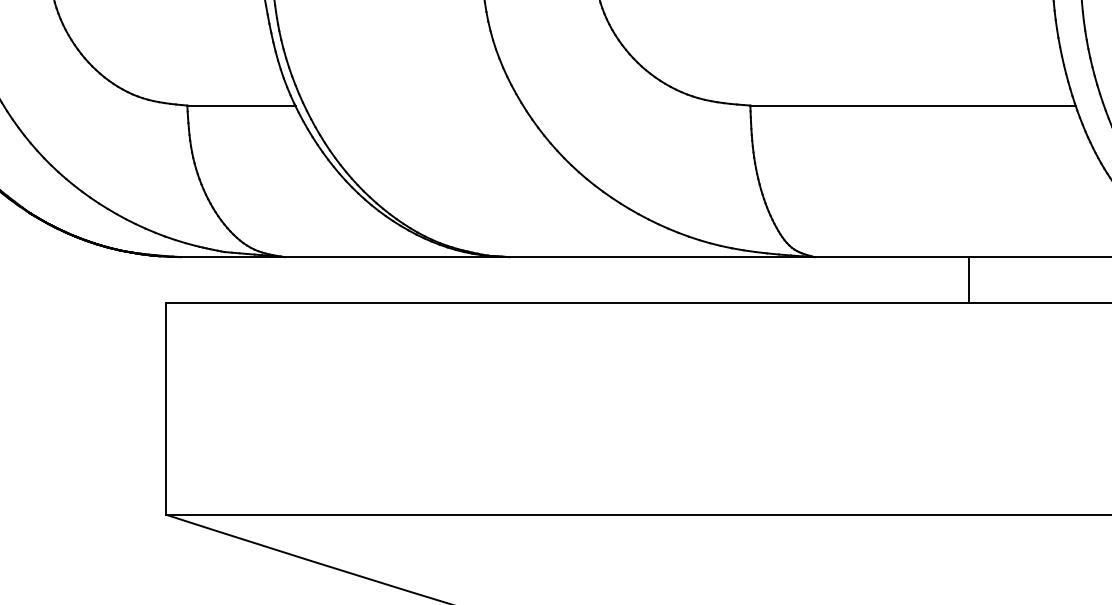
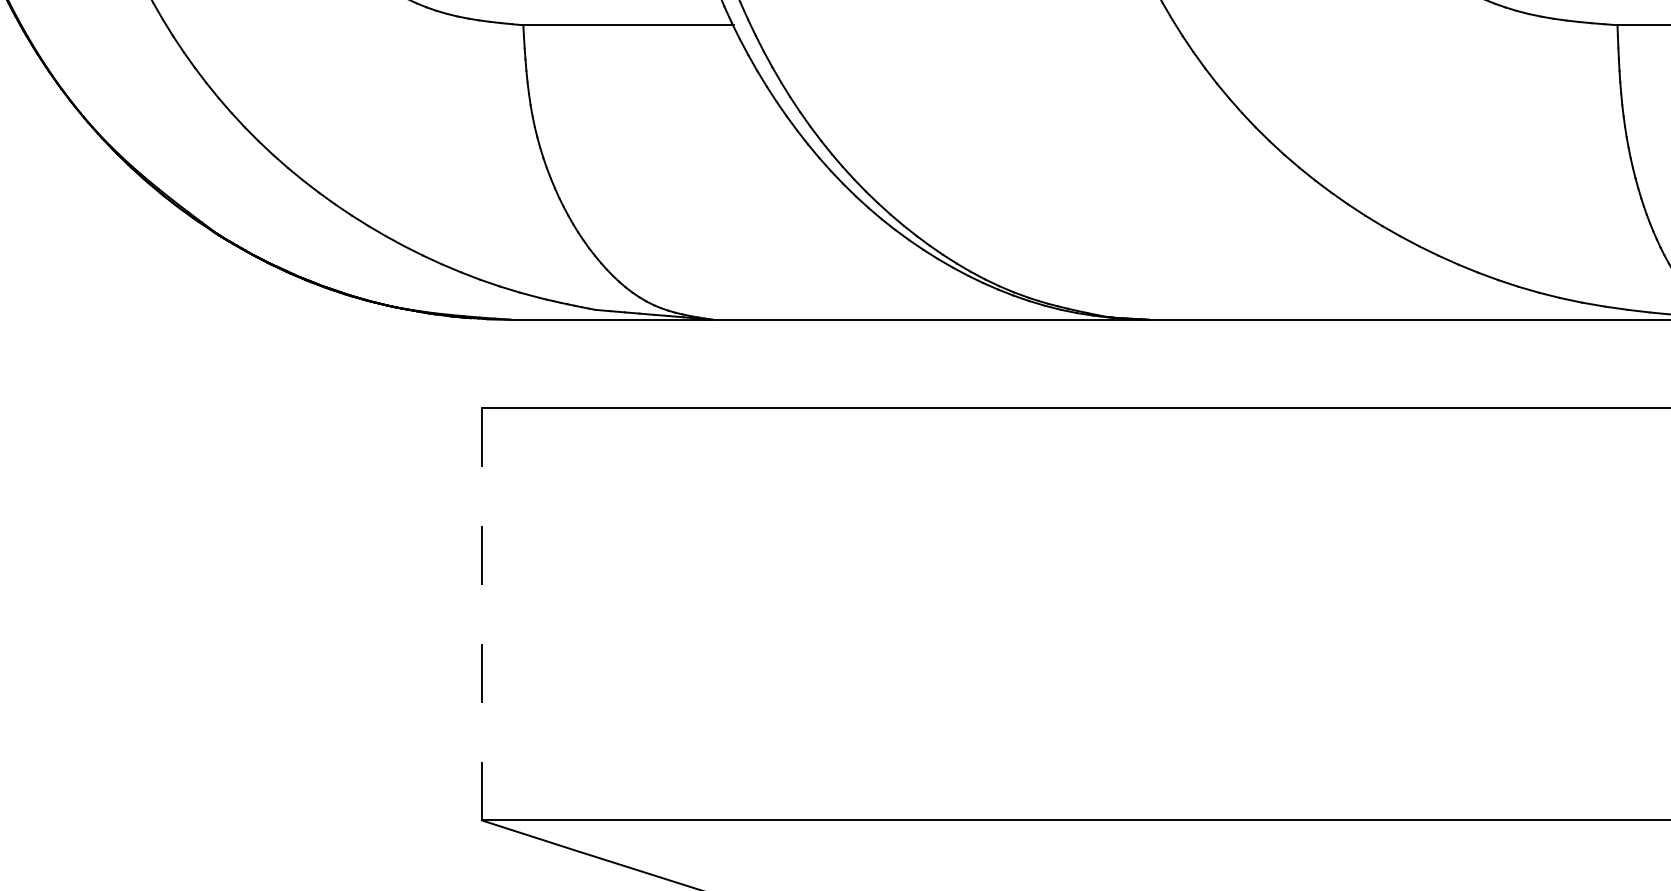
line: (166, 408) -> (482, 613), solid -> dashed

